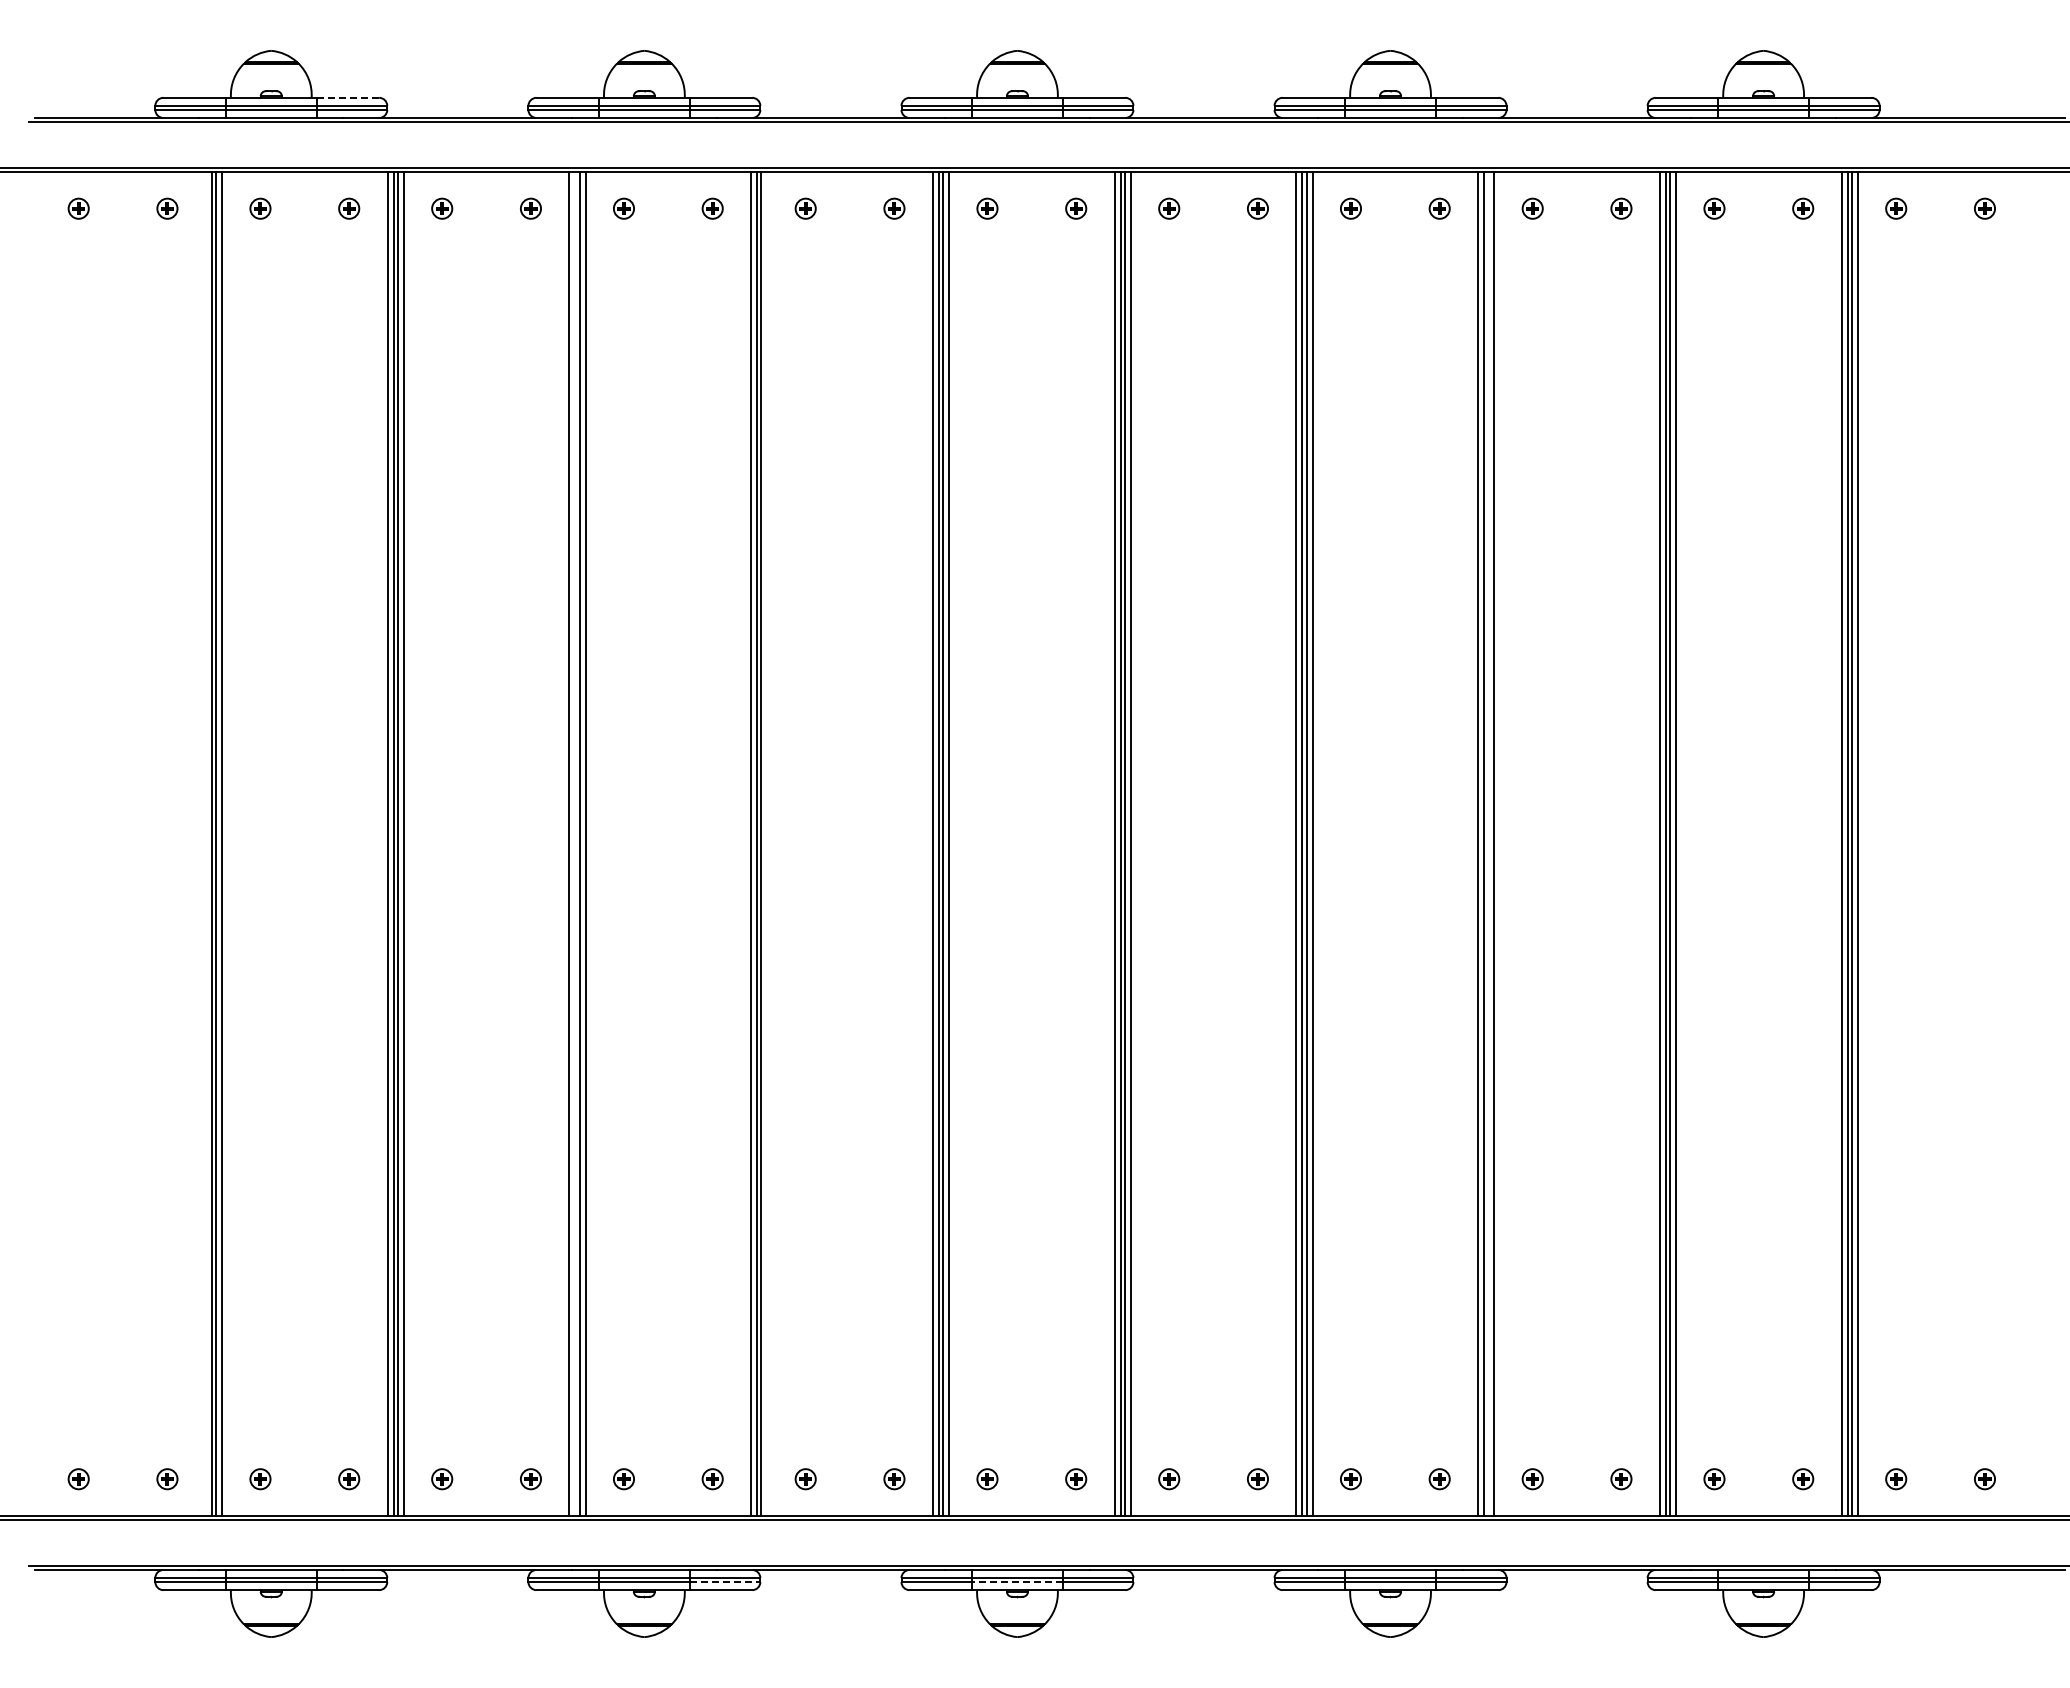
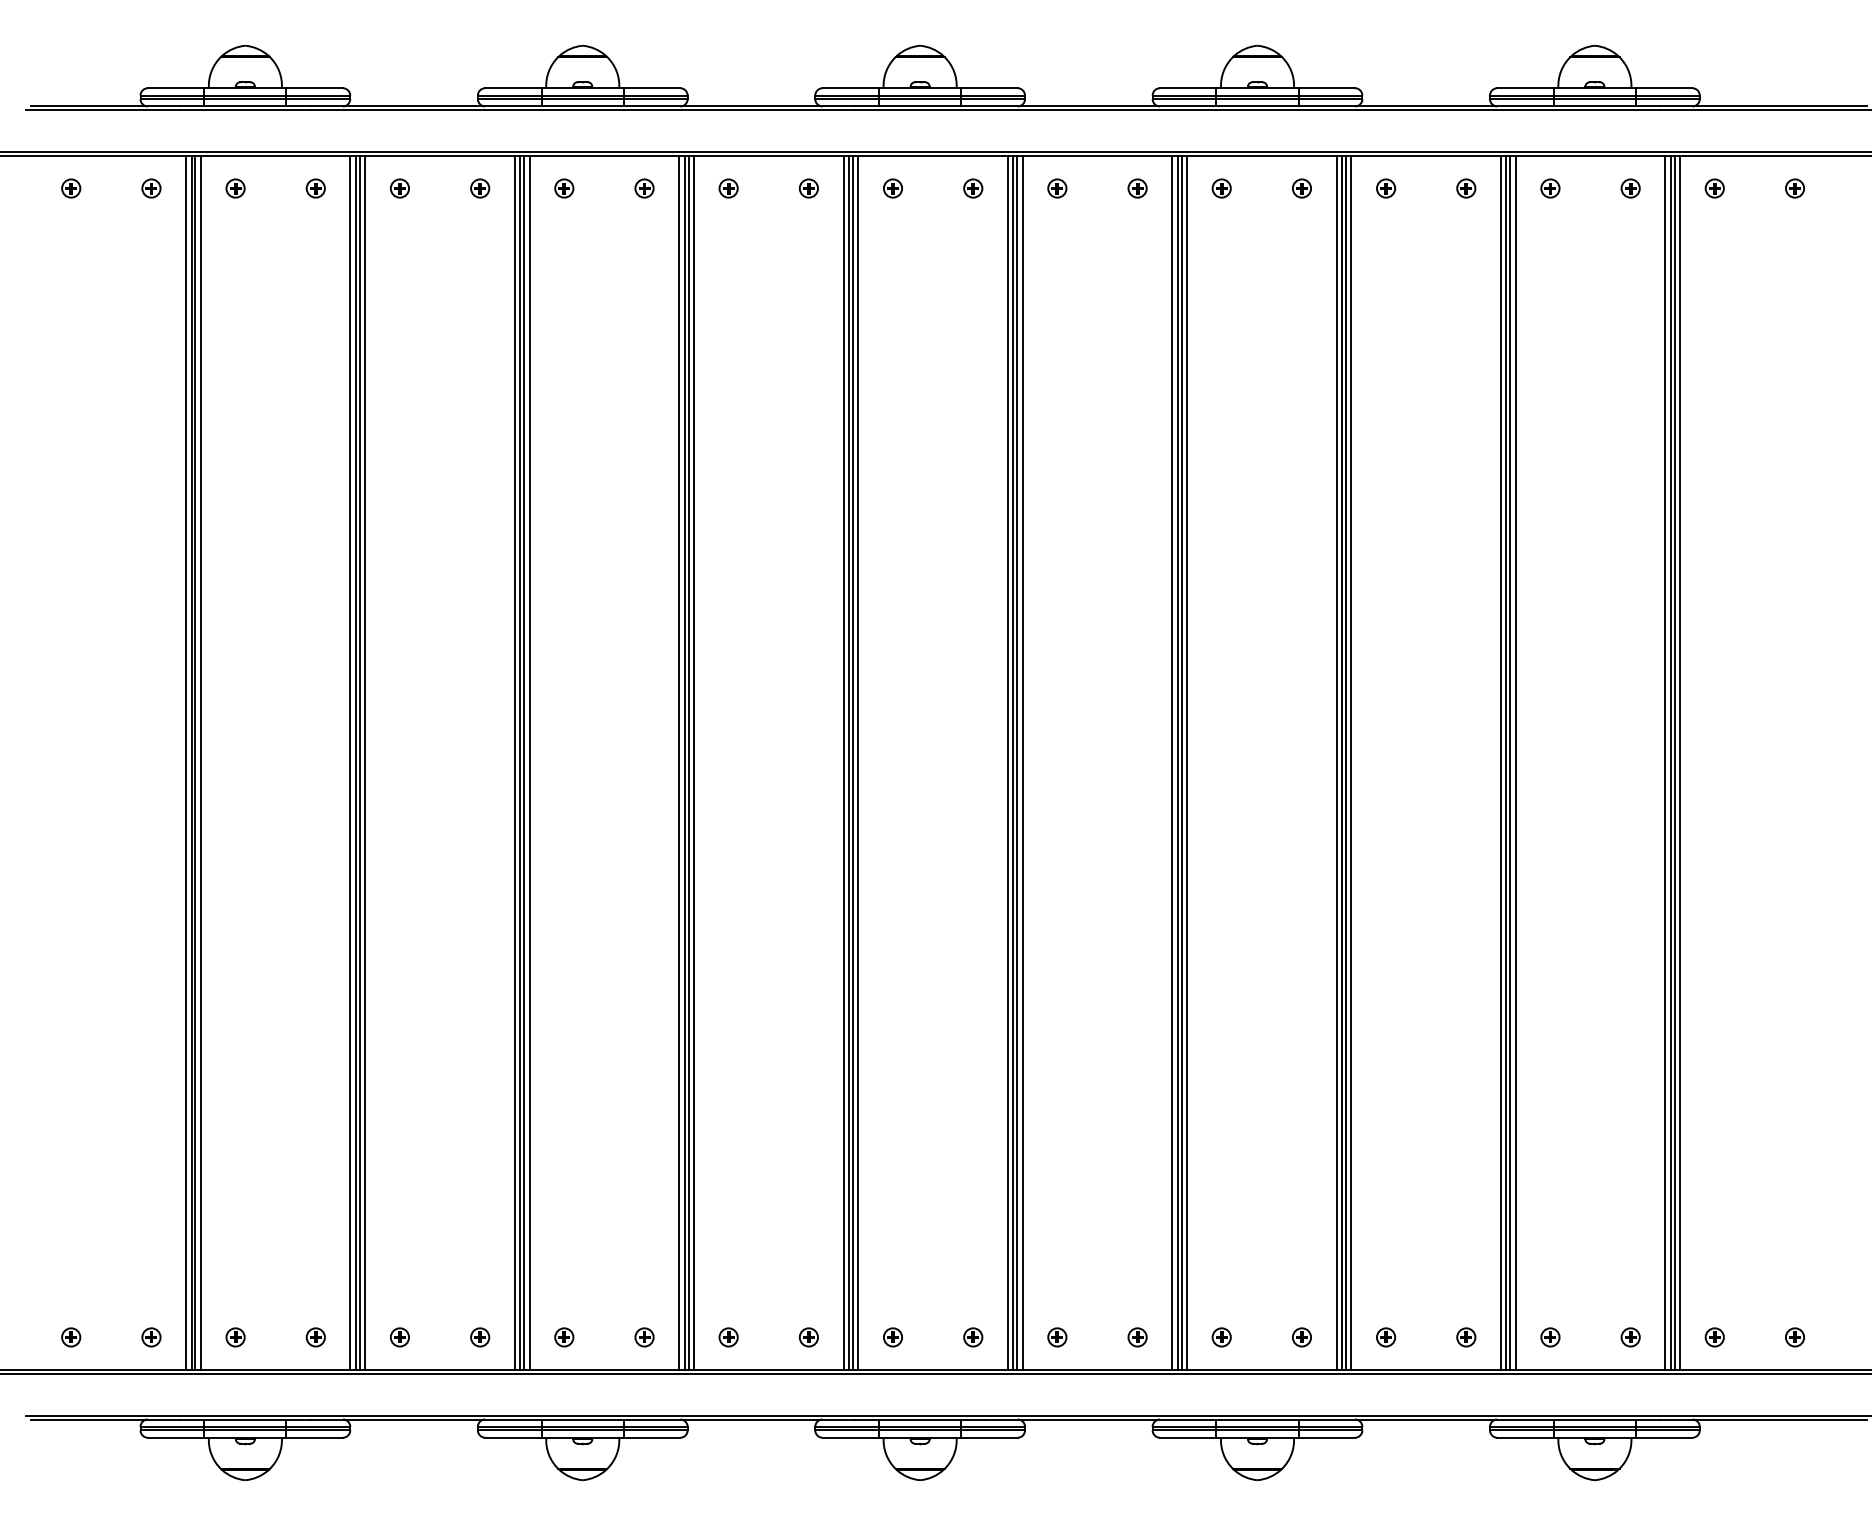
line: (348, 97) -> (315, 87), dashed -> solid
line: (205, 843) -> (185, 762), added
line: (575, 843) -> (520, 762), added
line: (767, 843) -> (694, 762), added
line: (1488, 843) -> (1346, 762), added
line: (725, 1582) -> (656, 1430), dashed -> solid
line: (1016, 1582) -> (919, 1430), dashed -> solid

